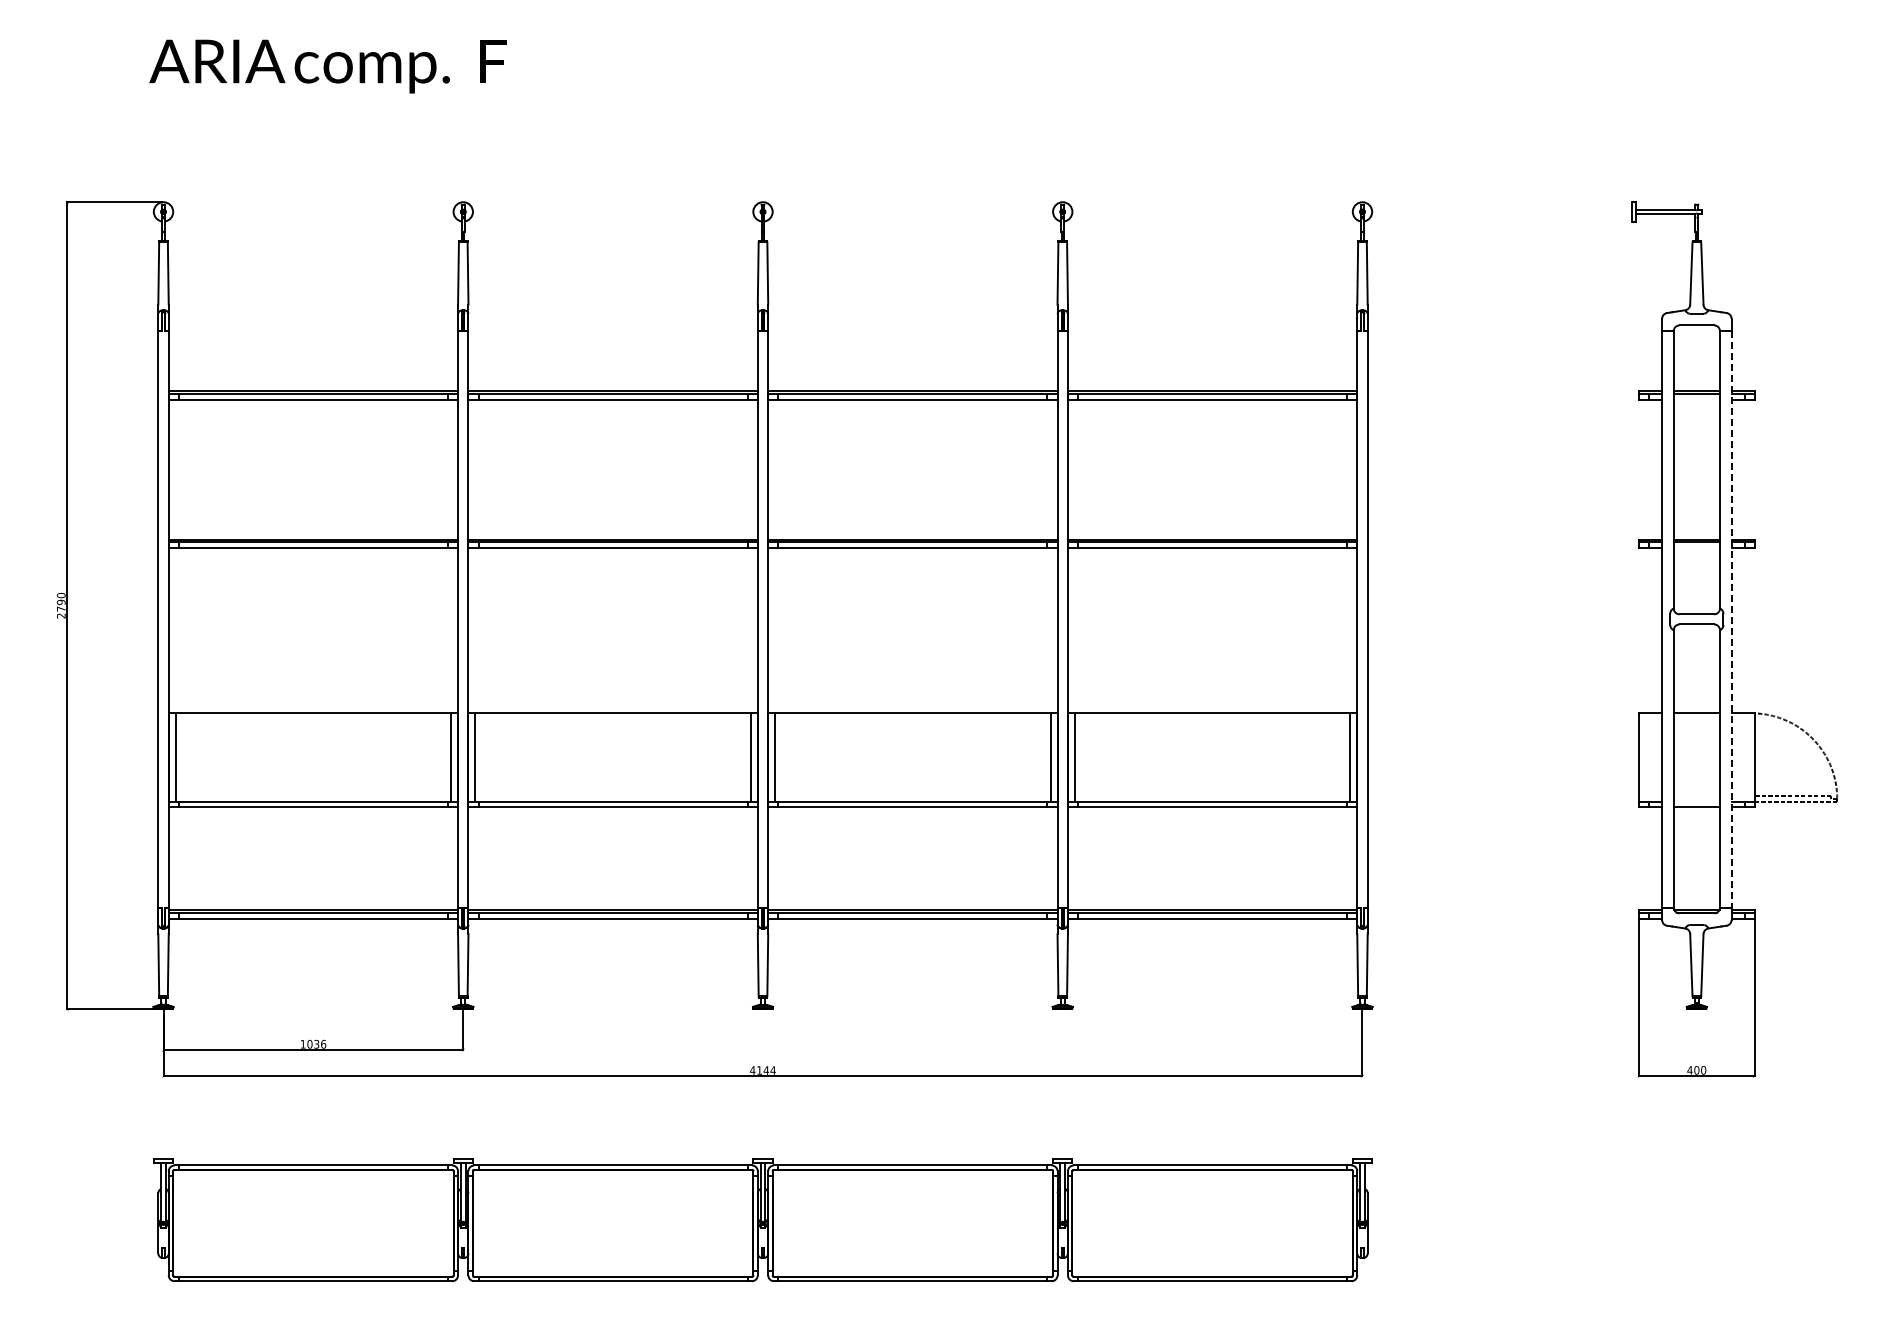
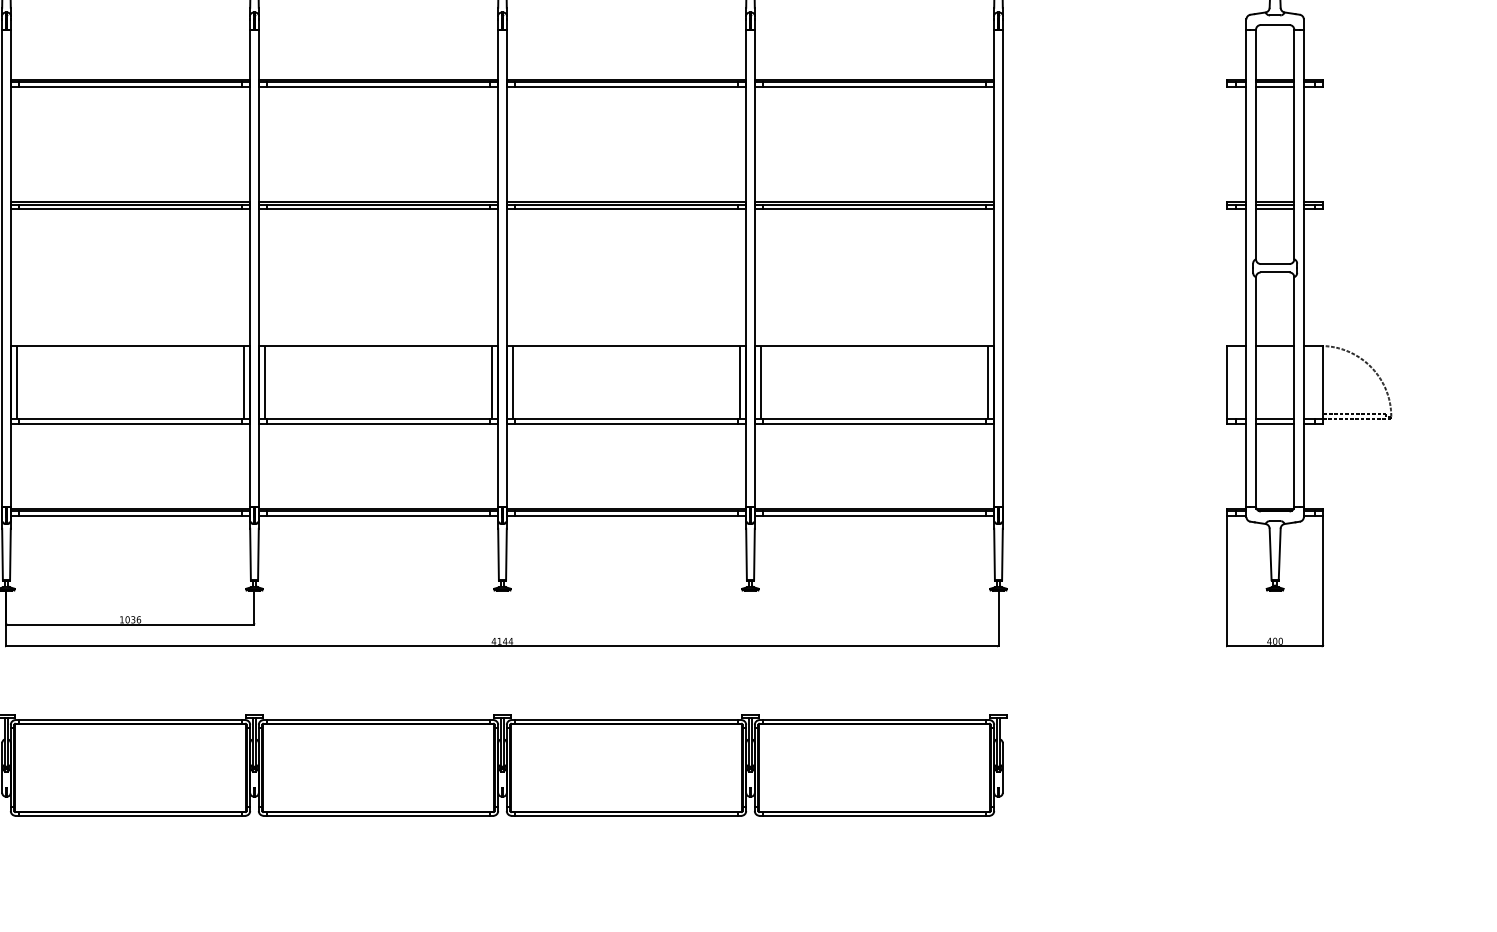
line: (1696, 400) -> (1274, 87), added
line: (1696, 548) -> (1274, 209), added
line: (1731, 619) -> (1303, 268), dashed -> solid
line: (1696, 801) -> (1274, 418), added

